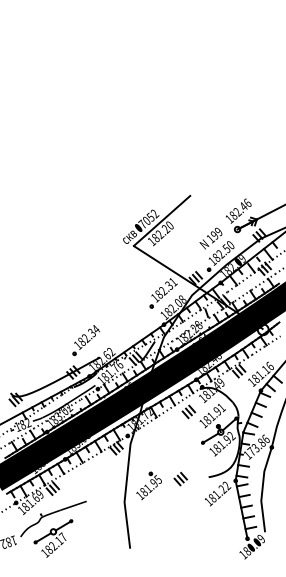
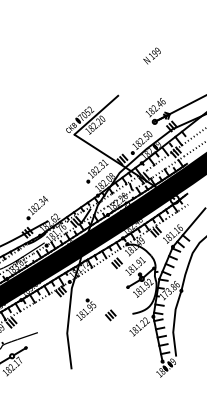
text: (210, 238) -> (151, 55), moved
part: (148, 485) -> (85, 309), moved

